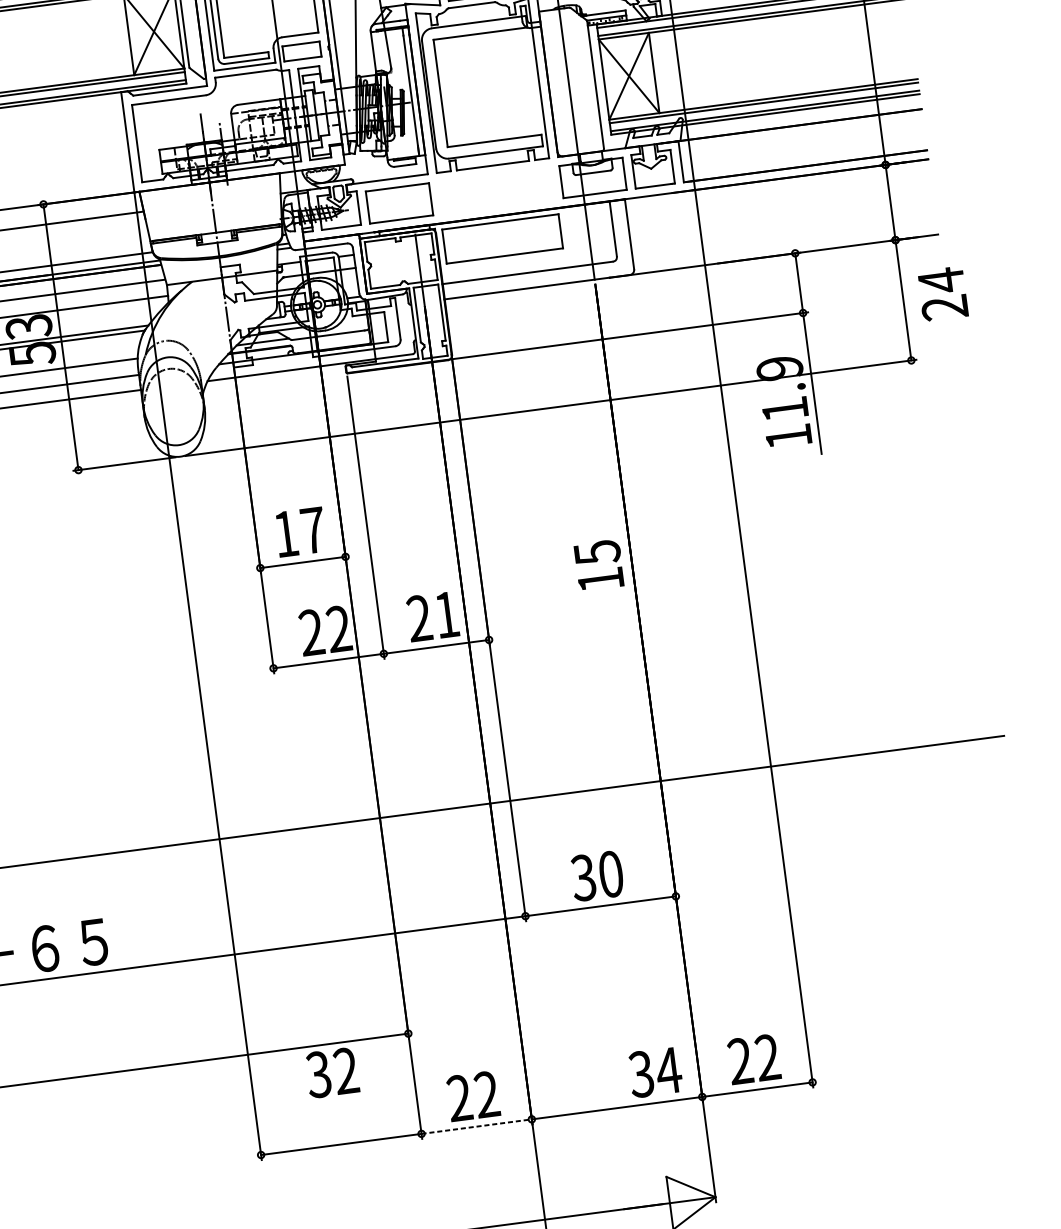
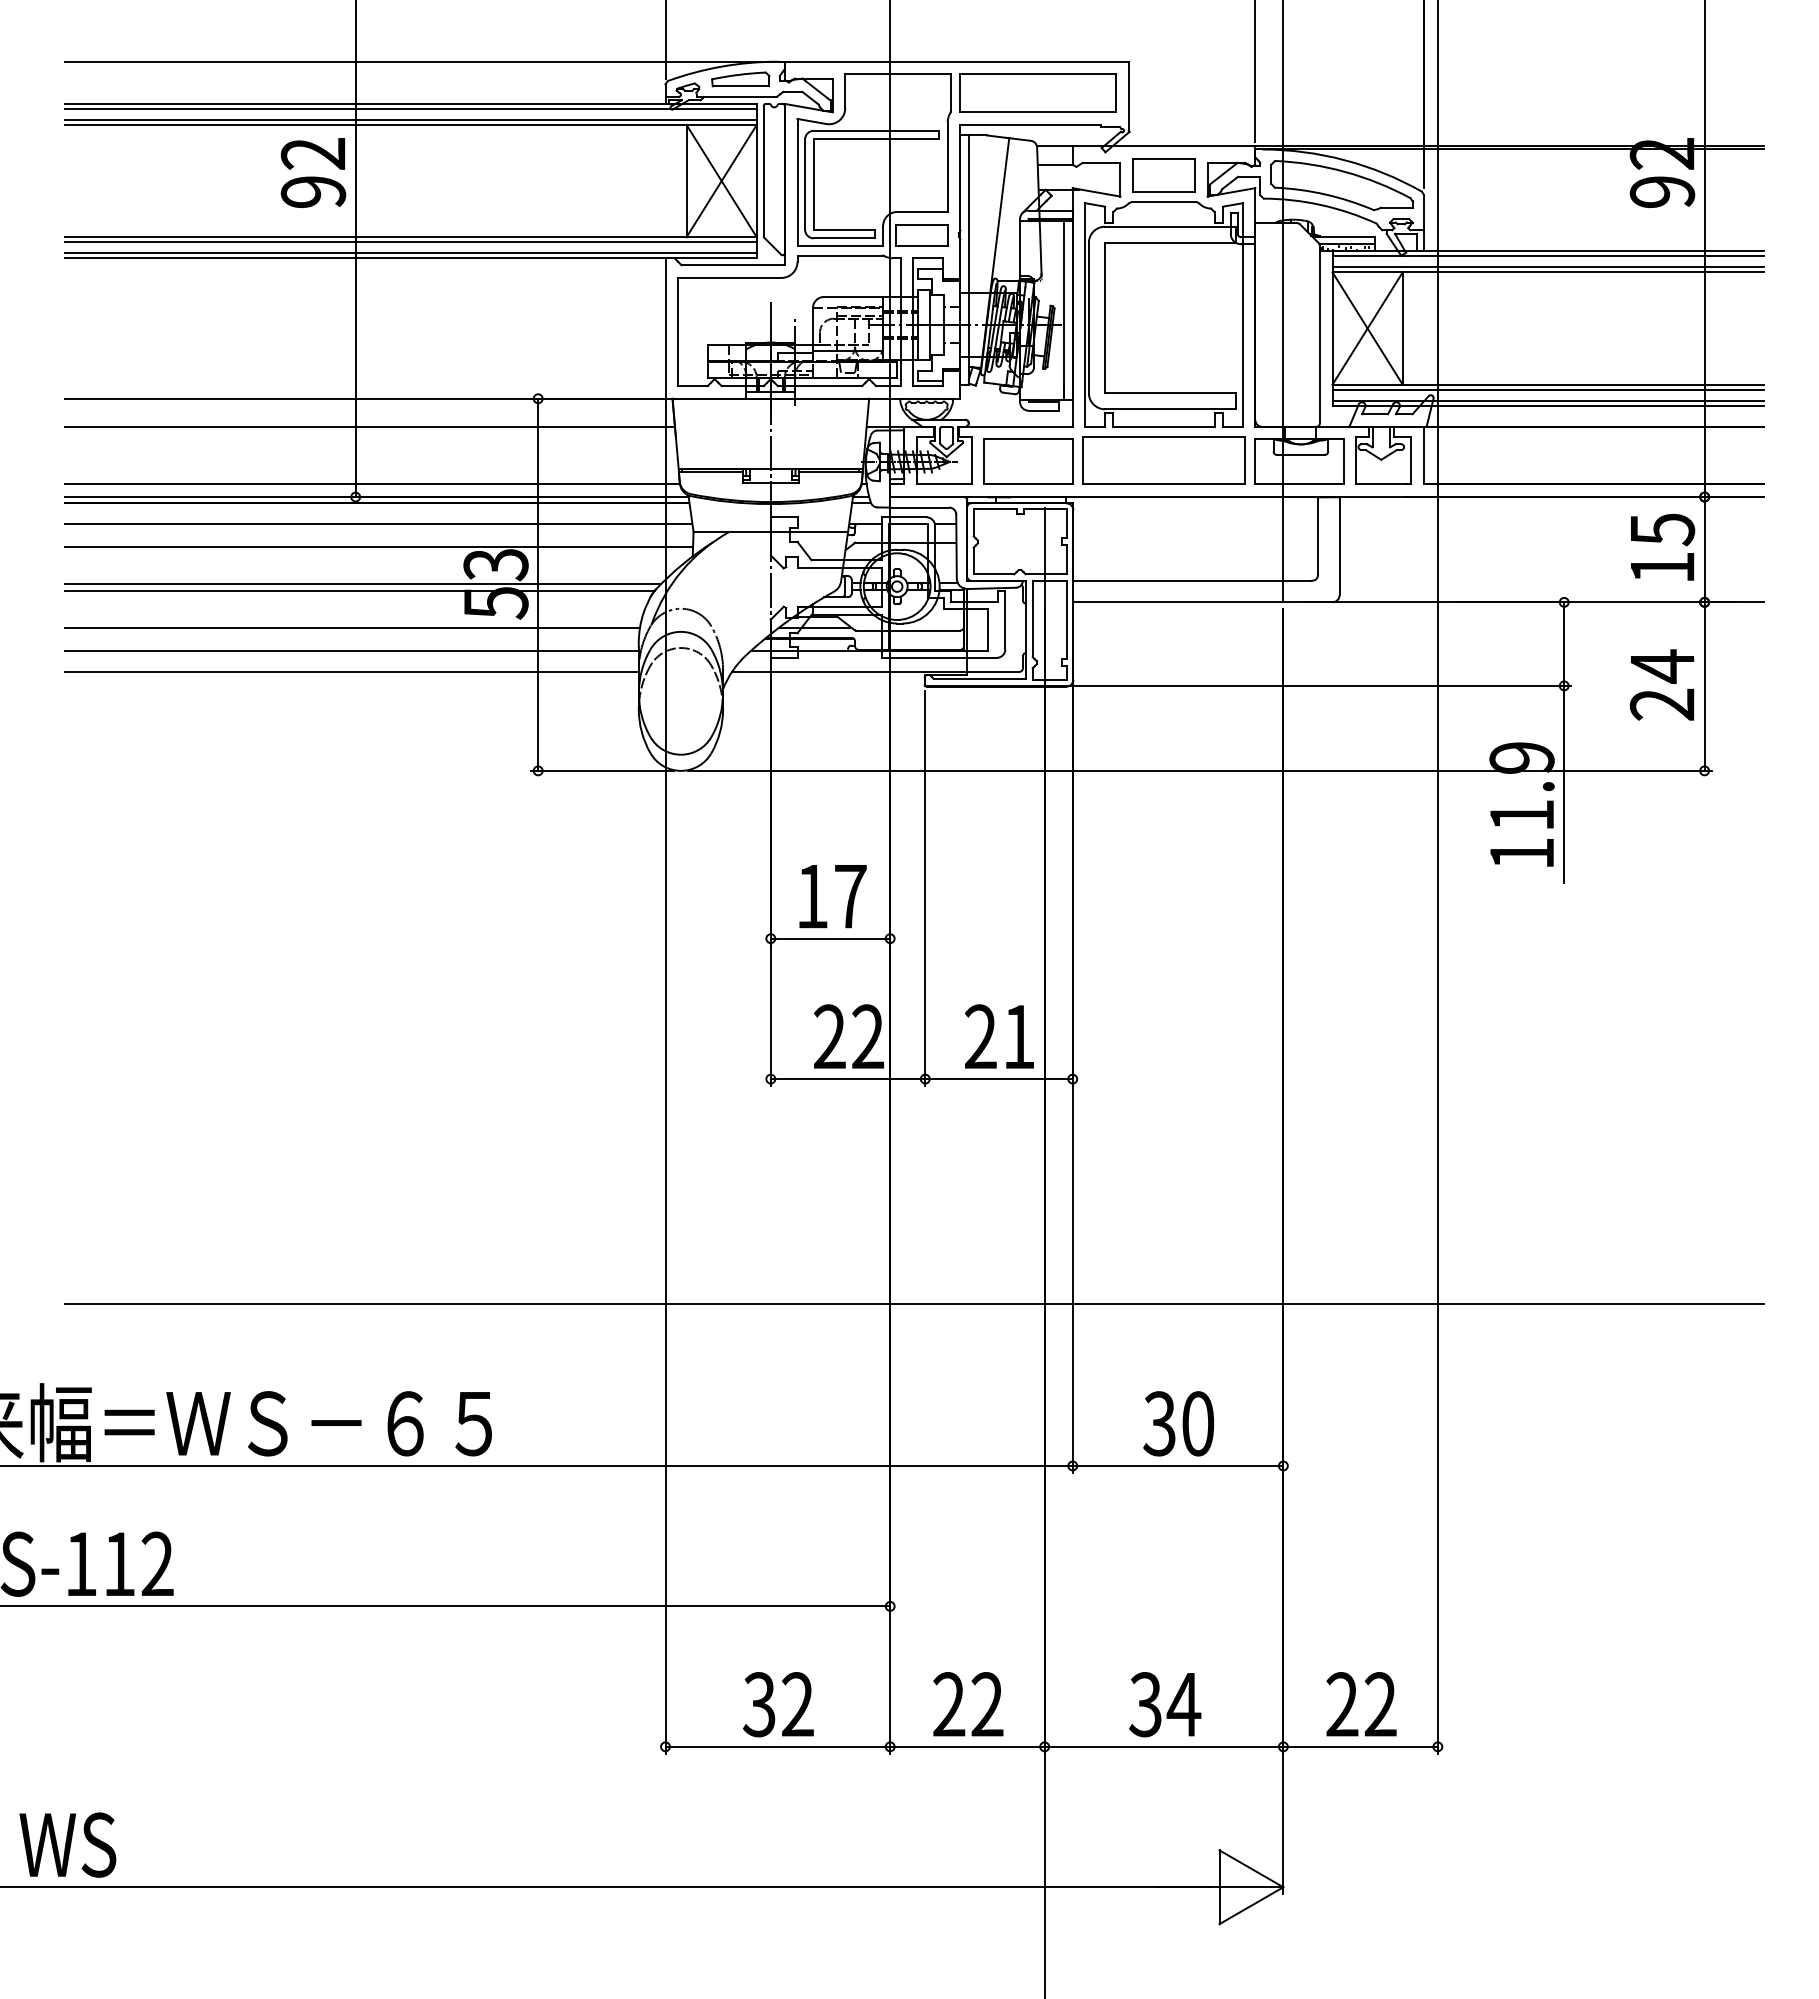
part: (502, 238) -> (1163, 460), moved
text: (942, 293) -> (1661, 684), moved
text: (599, 565) -> (1663, 547), moved
text: (332, 1072) -> (778, 1704), moved
text: (655, 1072) -> (1165, 1704), moved
line: (476, 1126) -> (967, 1746), dashed -> solid

